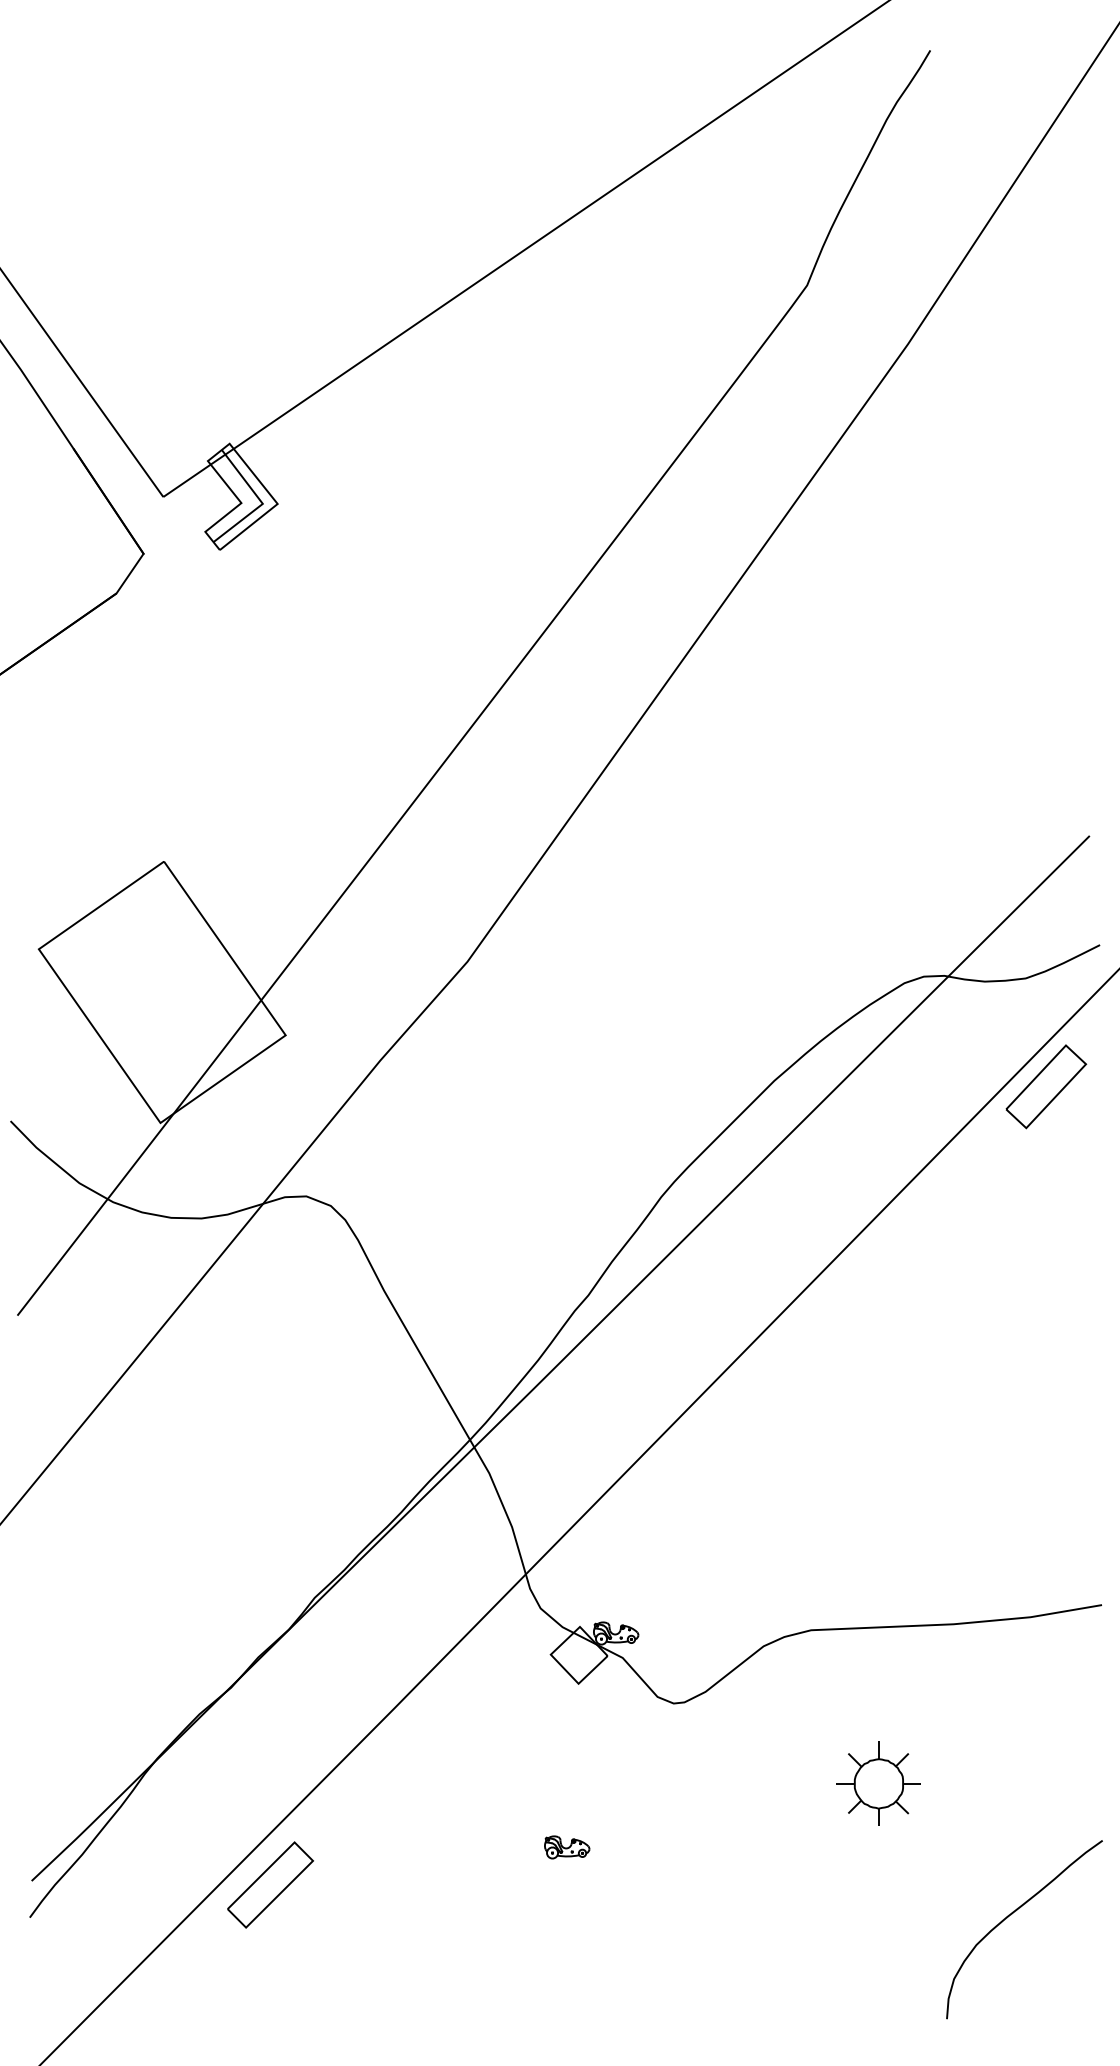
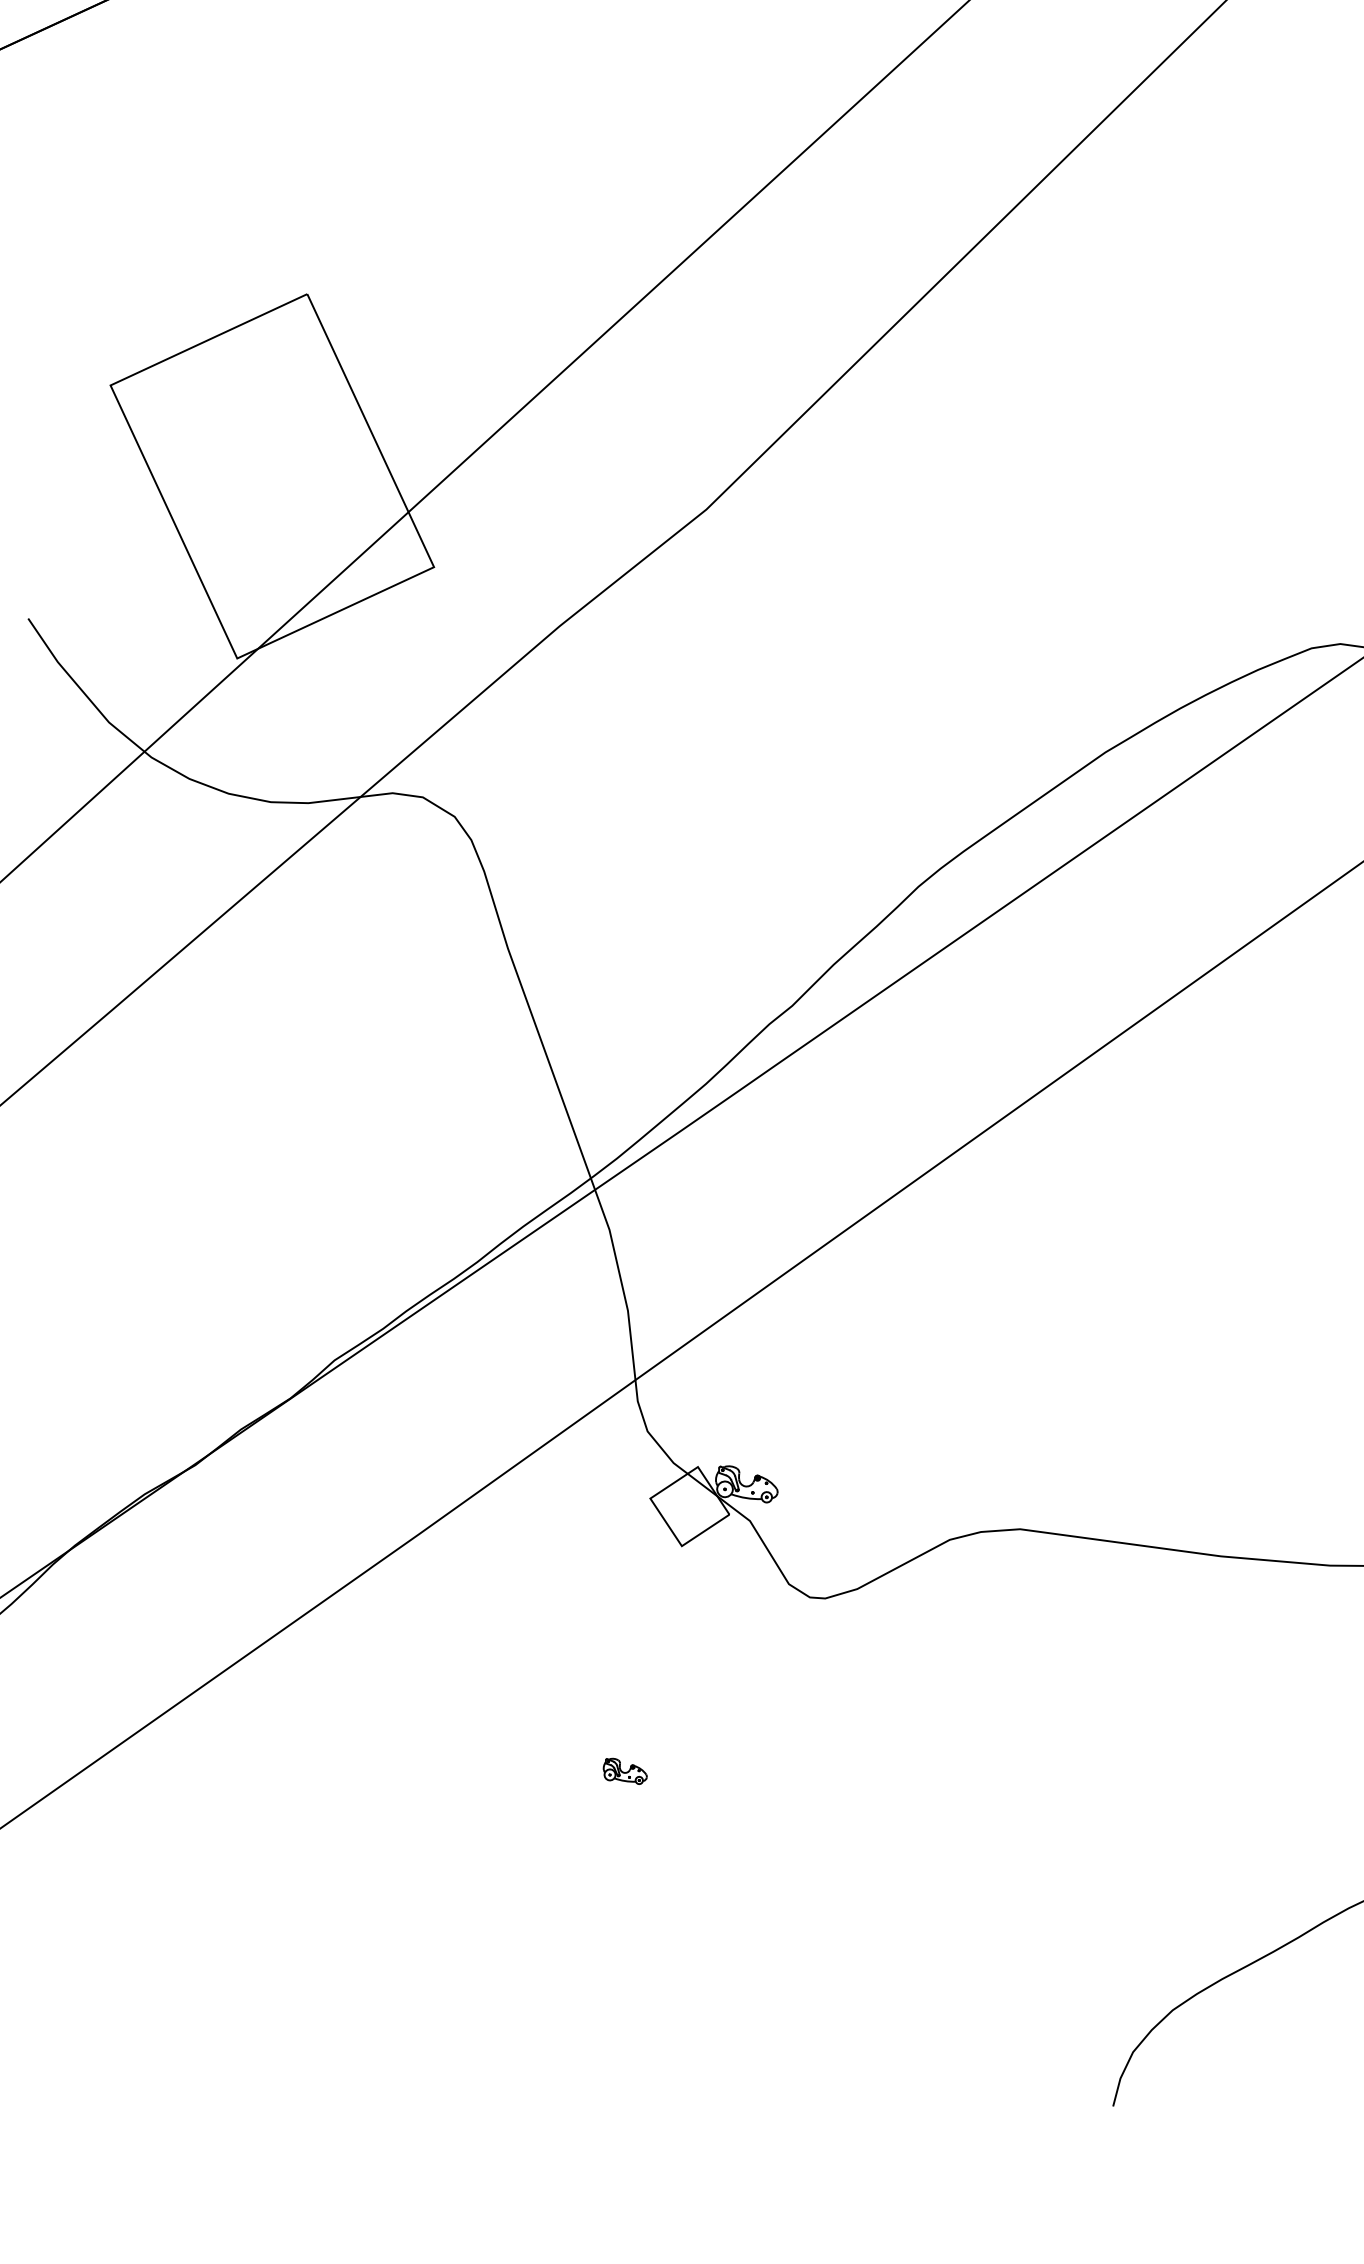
part: (878, 1783) -> (1076, 1760), removed
part: (567, 1847) -> (625, 1772), size x0.7
part: (270, 1884) -> (201, 1749), removed

